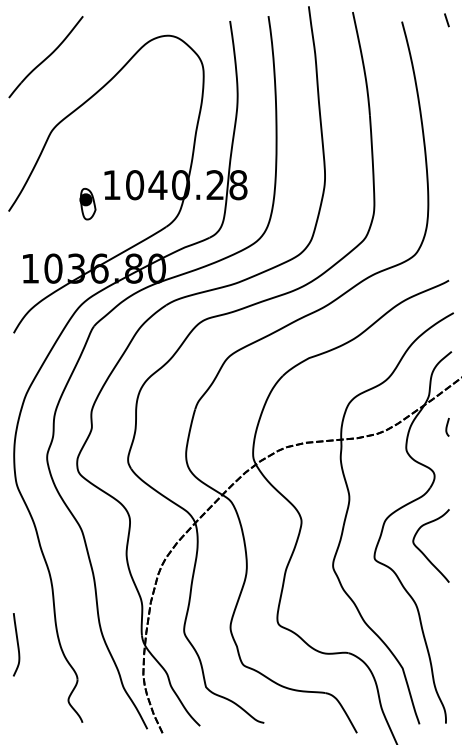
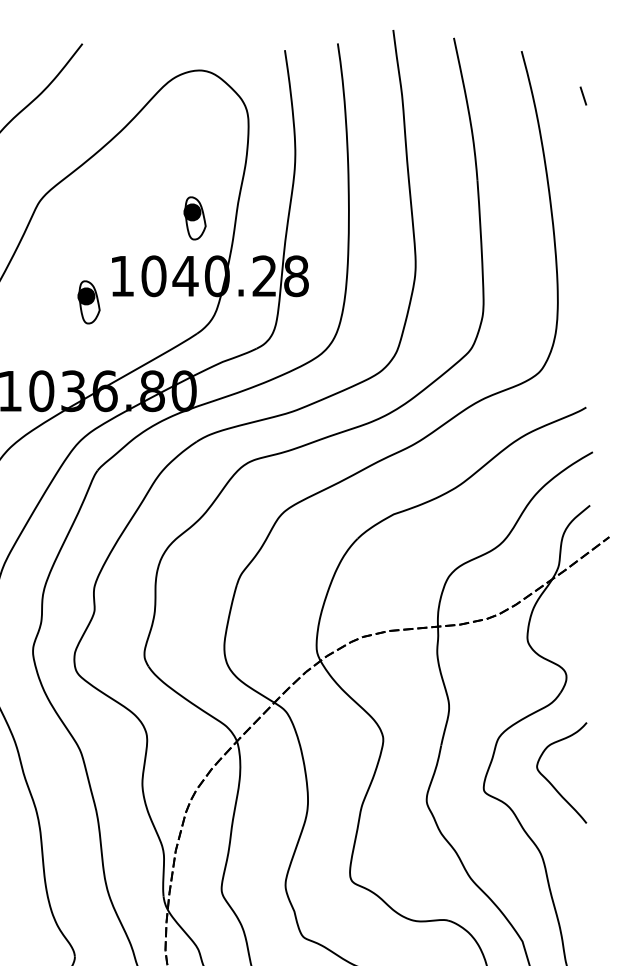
line: (446, 20) -> (582, 96), moved
part: (164, 142) -> (194, 217), added
curve: (447, 426) -> (584, 608), removed

